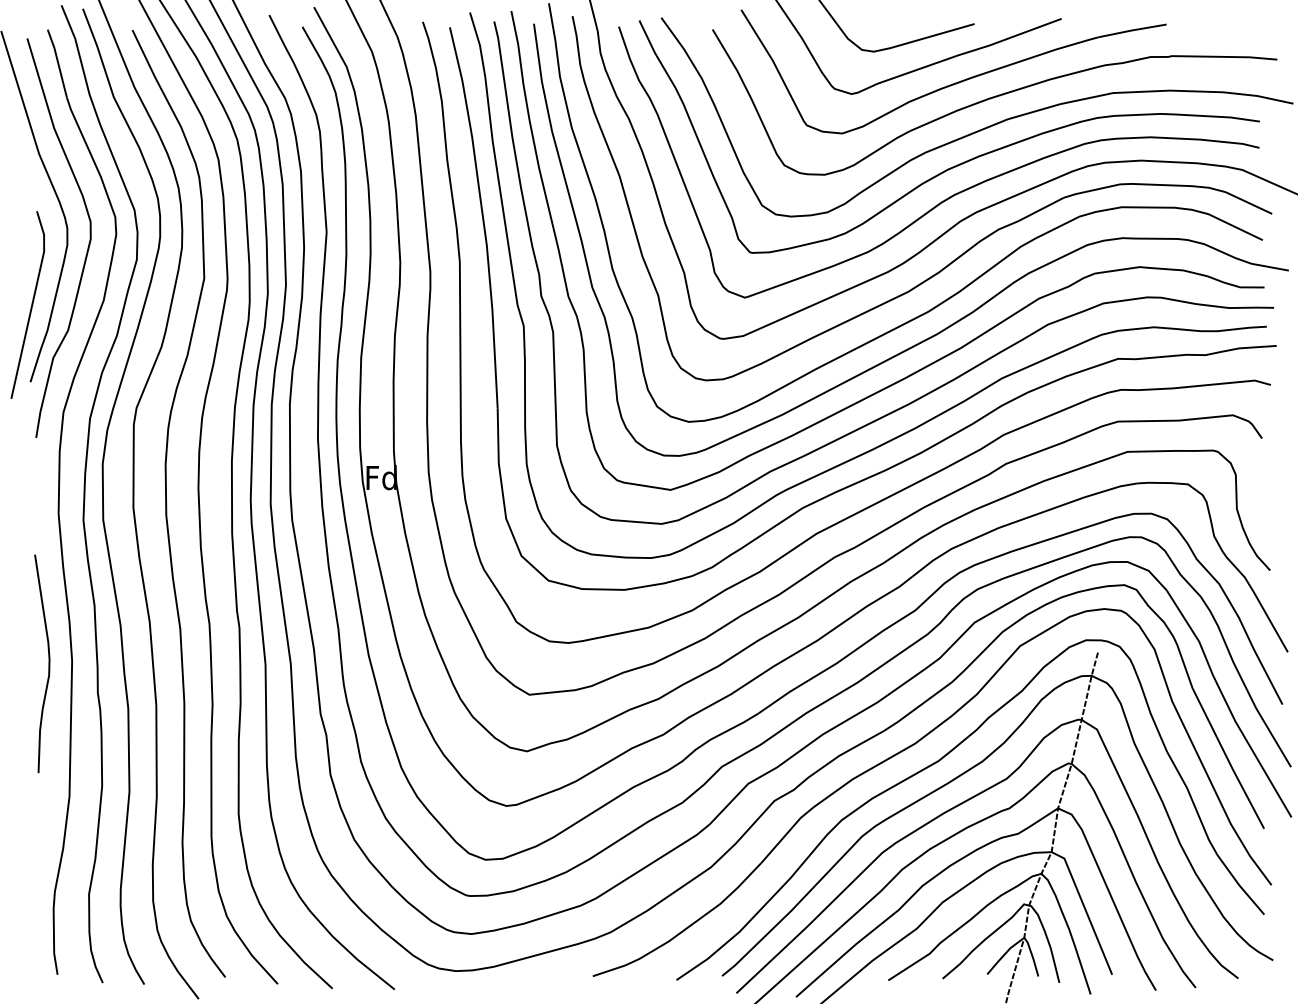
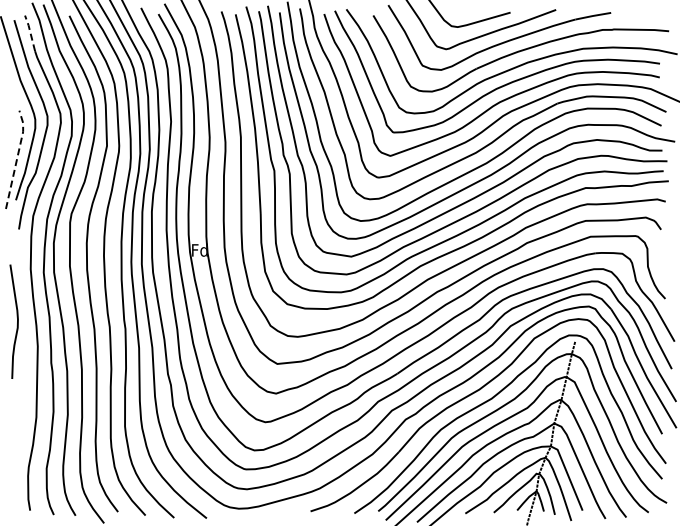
line: (58, 60) -> (30, 31), solid -> dashed
line: (33, 302) -> (17, 158), solid -> dashed
curve: (48, 663) -> (17, 321), moved

